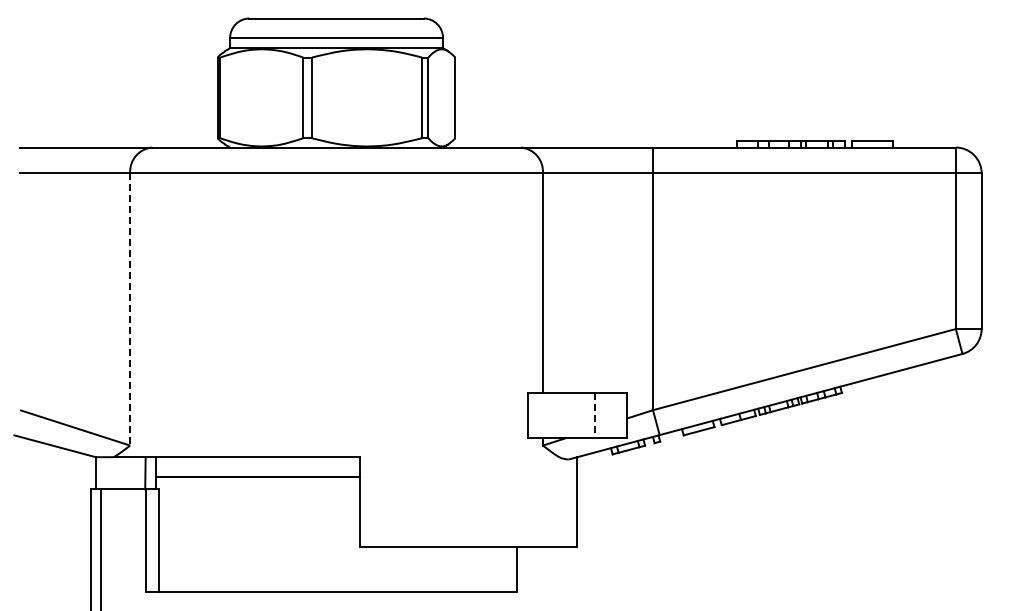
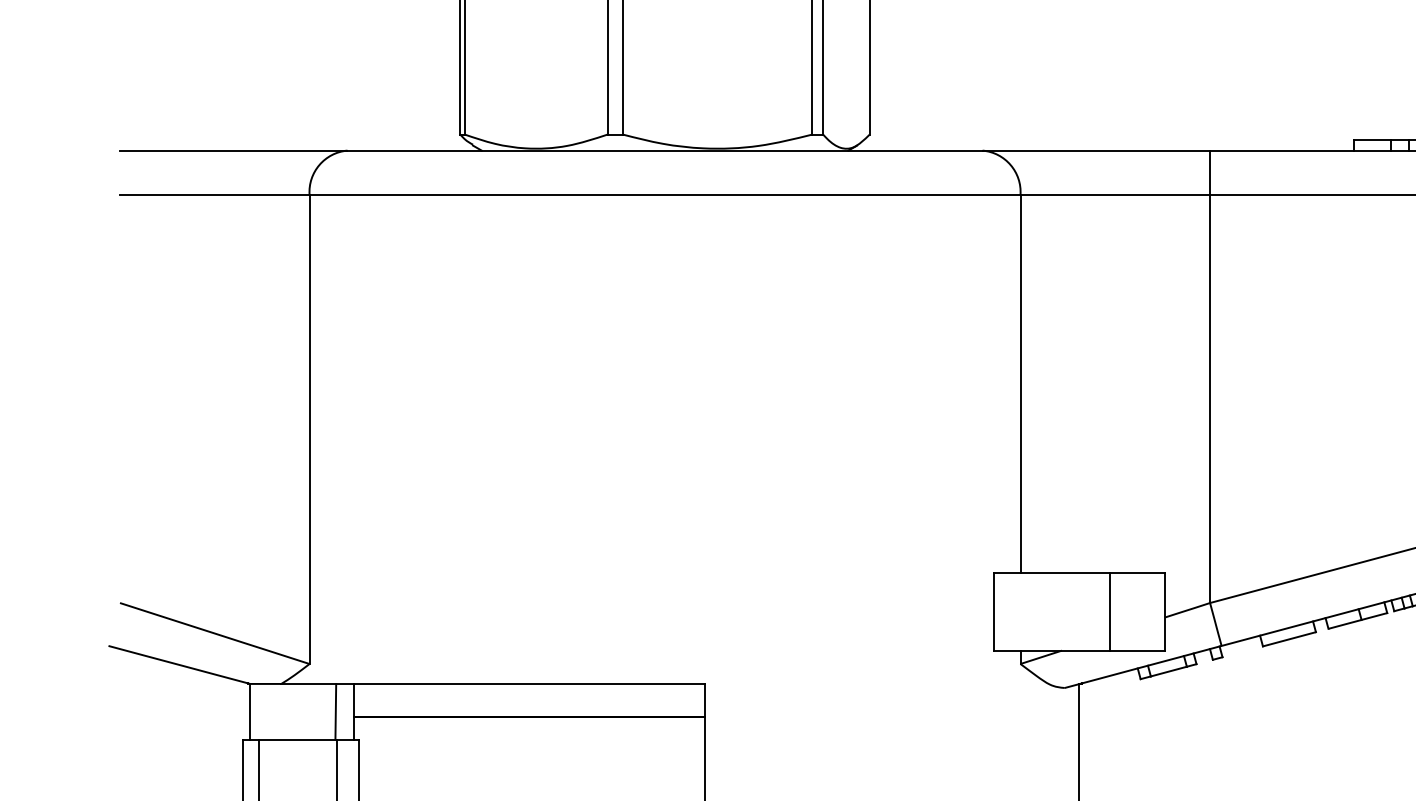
line: (130, 309) -> (310, 429), dashed -> solid
line: (594, 415) -> (1109, 612), dashed -> solid

